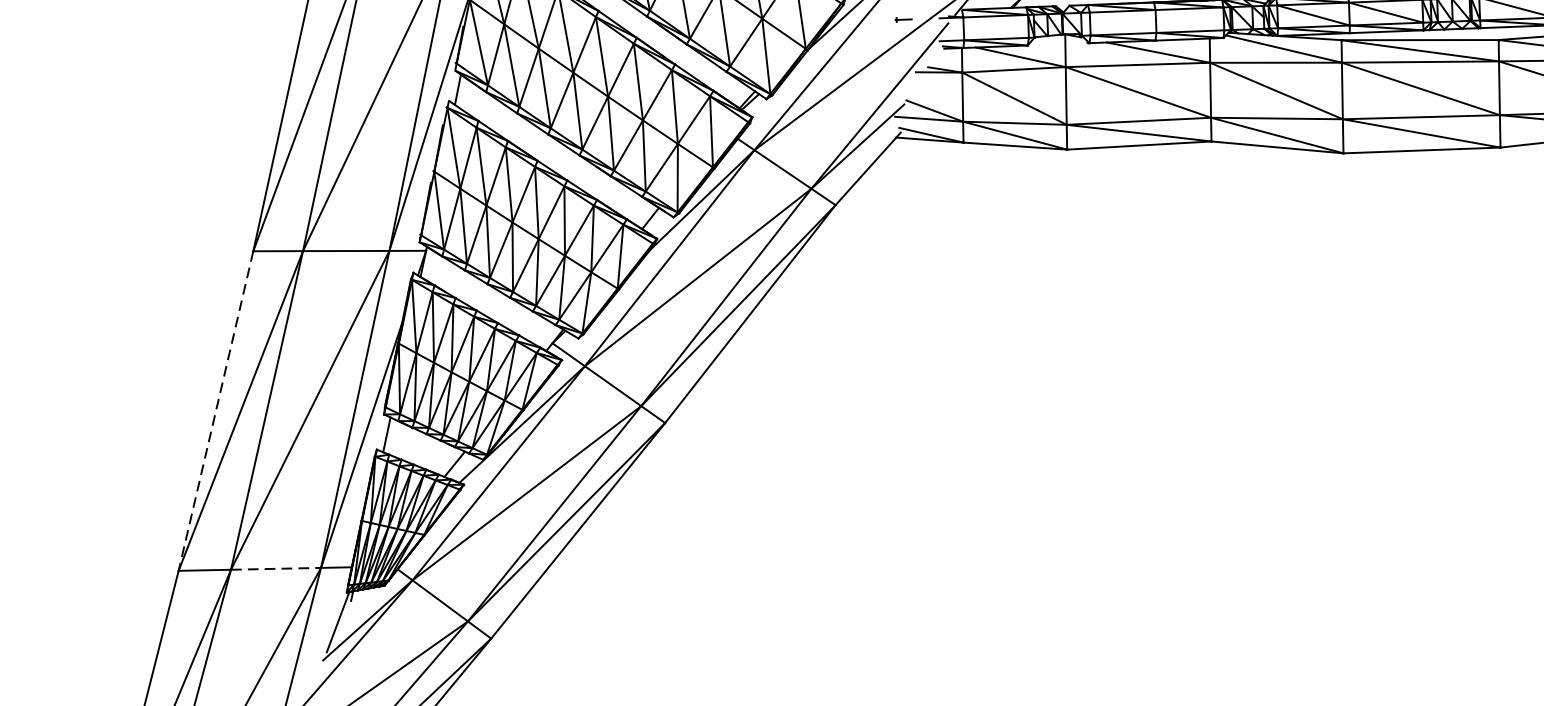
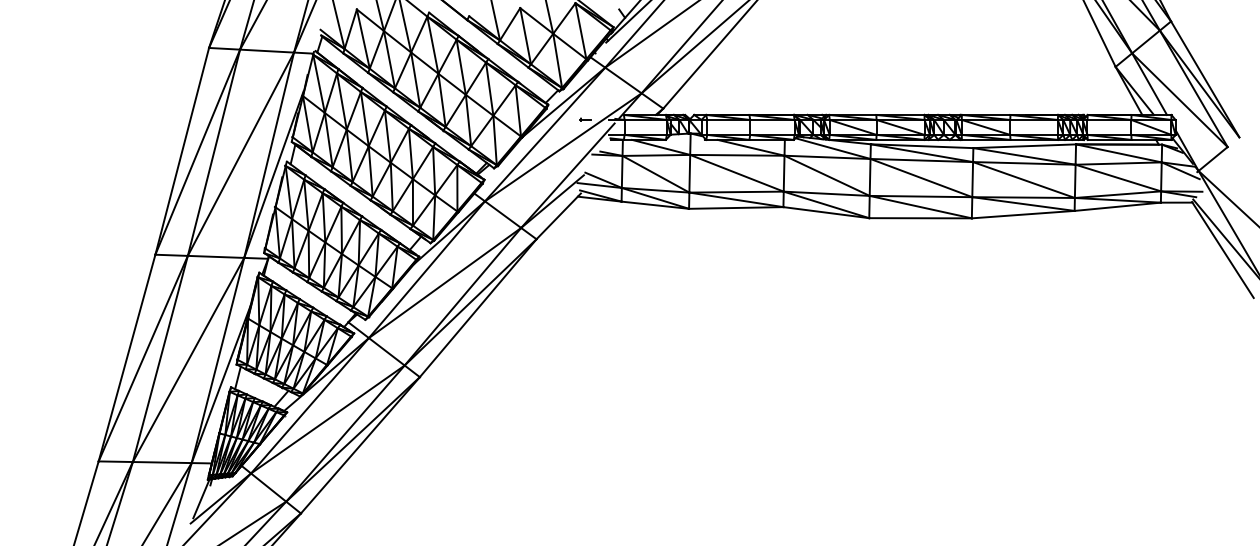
line: (215, 411) -> (126, 358), dashed -> solid
line: (276, 568) -> (162, 462), dashed -> solid

